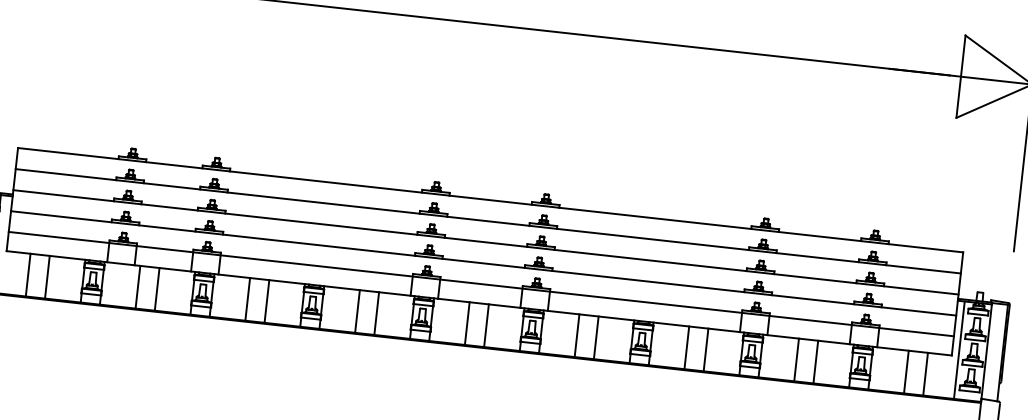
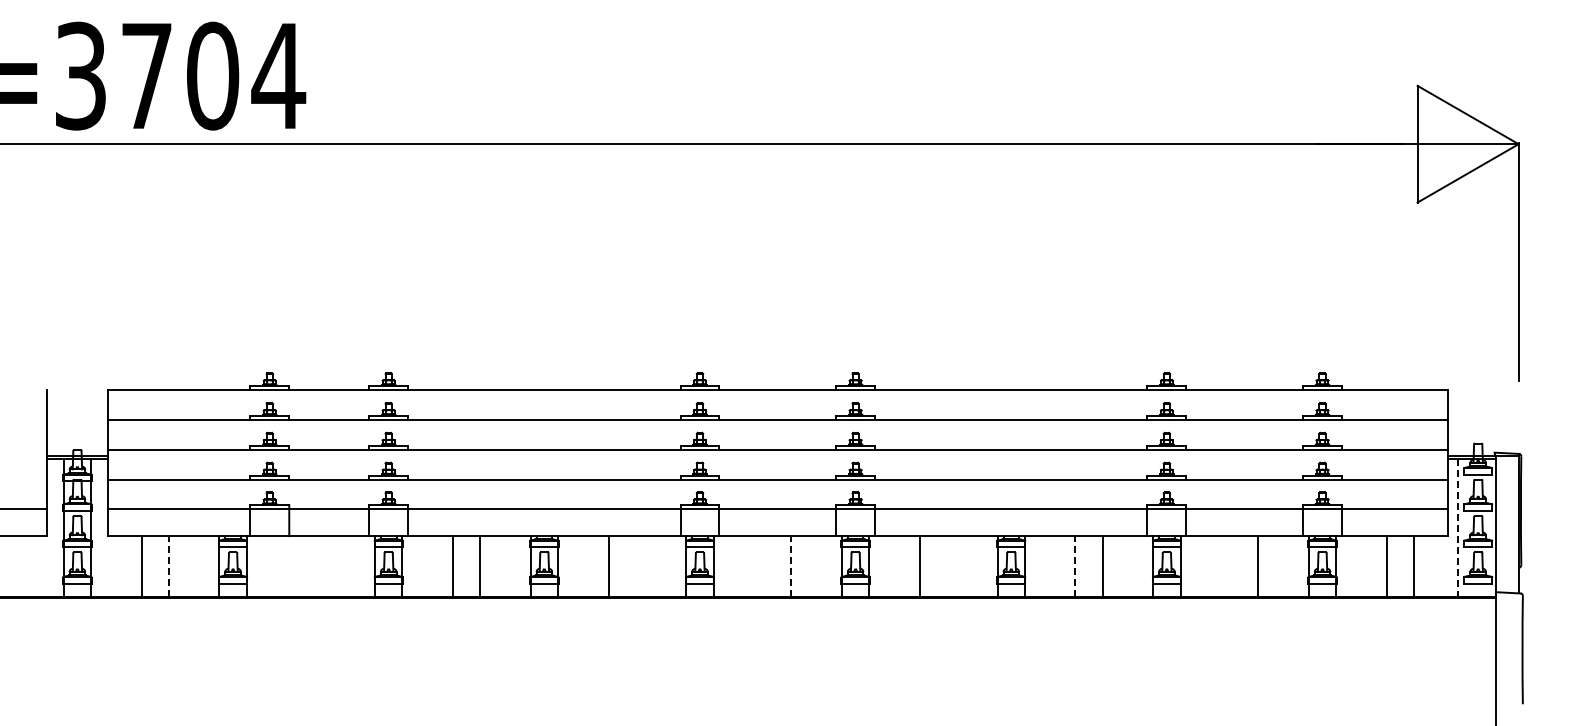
line: (47, 276) -> (168, 565), solid -> dashed
line: (138, 287) -> (297, 566), removed
line: (157, 289) -> (324, 566), removed
line: (376, 313) -> (635, 566), removed
line: (467, 323) -> (764, 566), removed
line: (486, 325) -> (791, 565), solid -> dashed
line: (596, 337) -> (947, 566), removed
line: (686, 347) -> (1075, 565), solid -> dashed
line: (959, 350) -> (1457, 528), solid -> dashed
line: (796, 360) -> (1231, 566), removed

